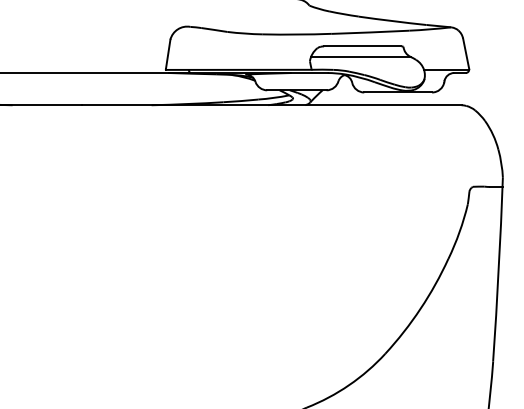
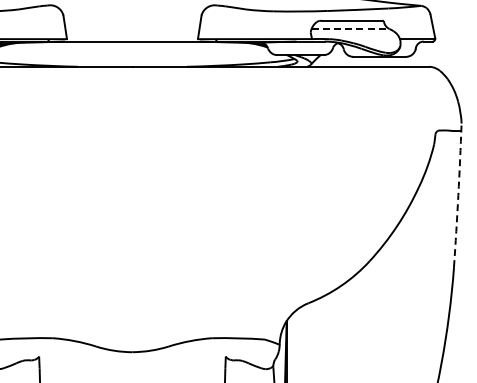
line: (362, 57) -> (351, 29), solid -> dashed
arc: (498, 269) -> (458, 195), solid -> dashed

